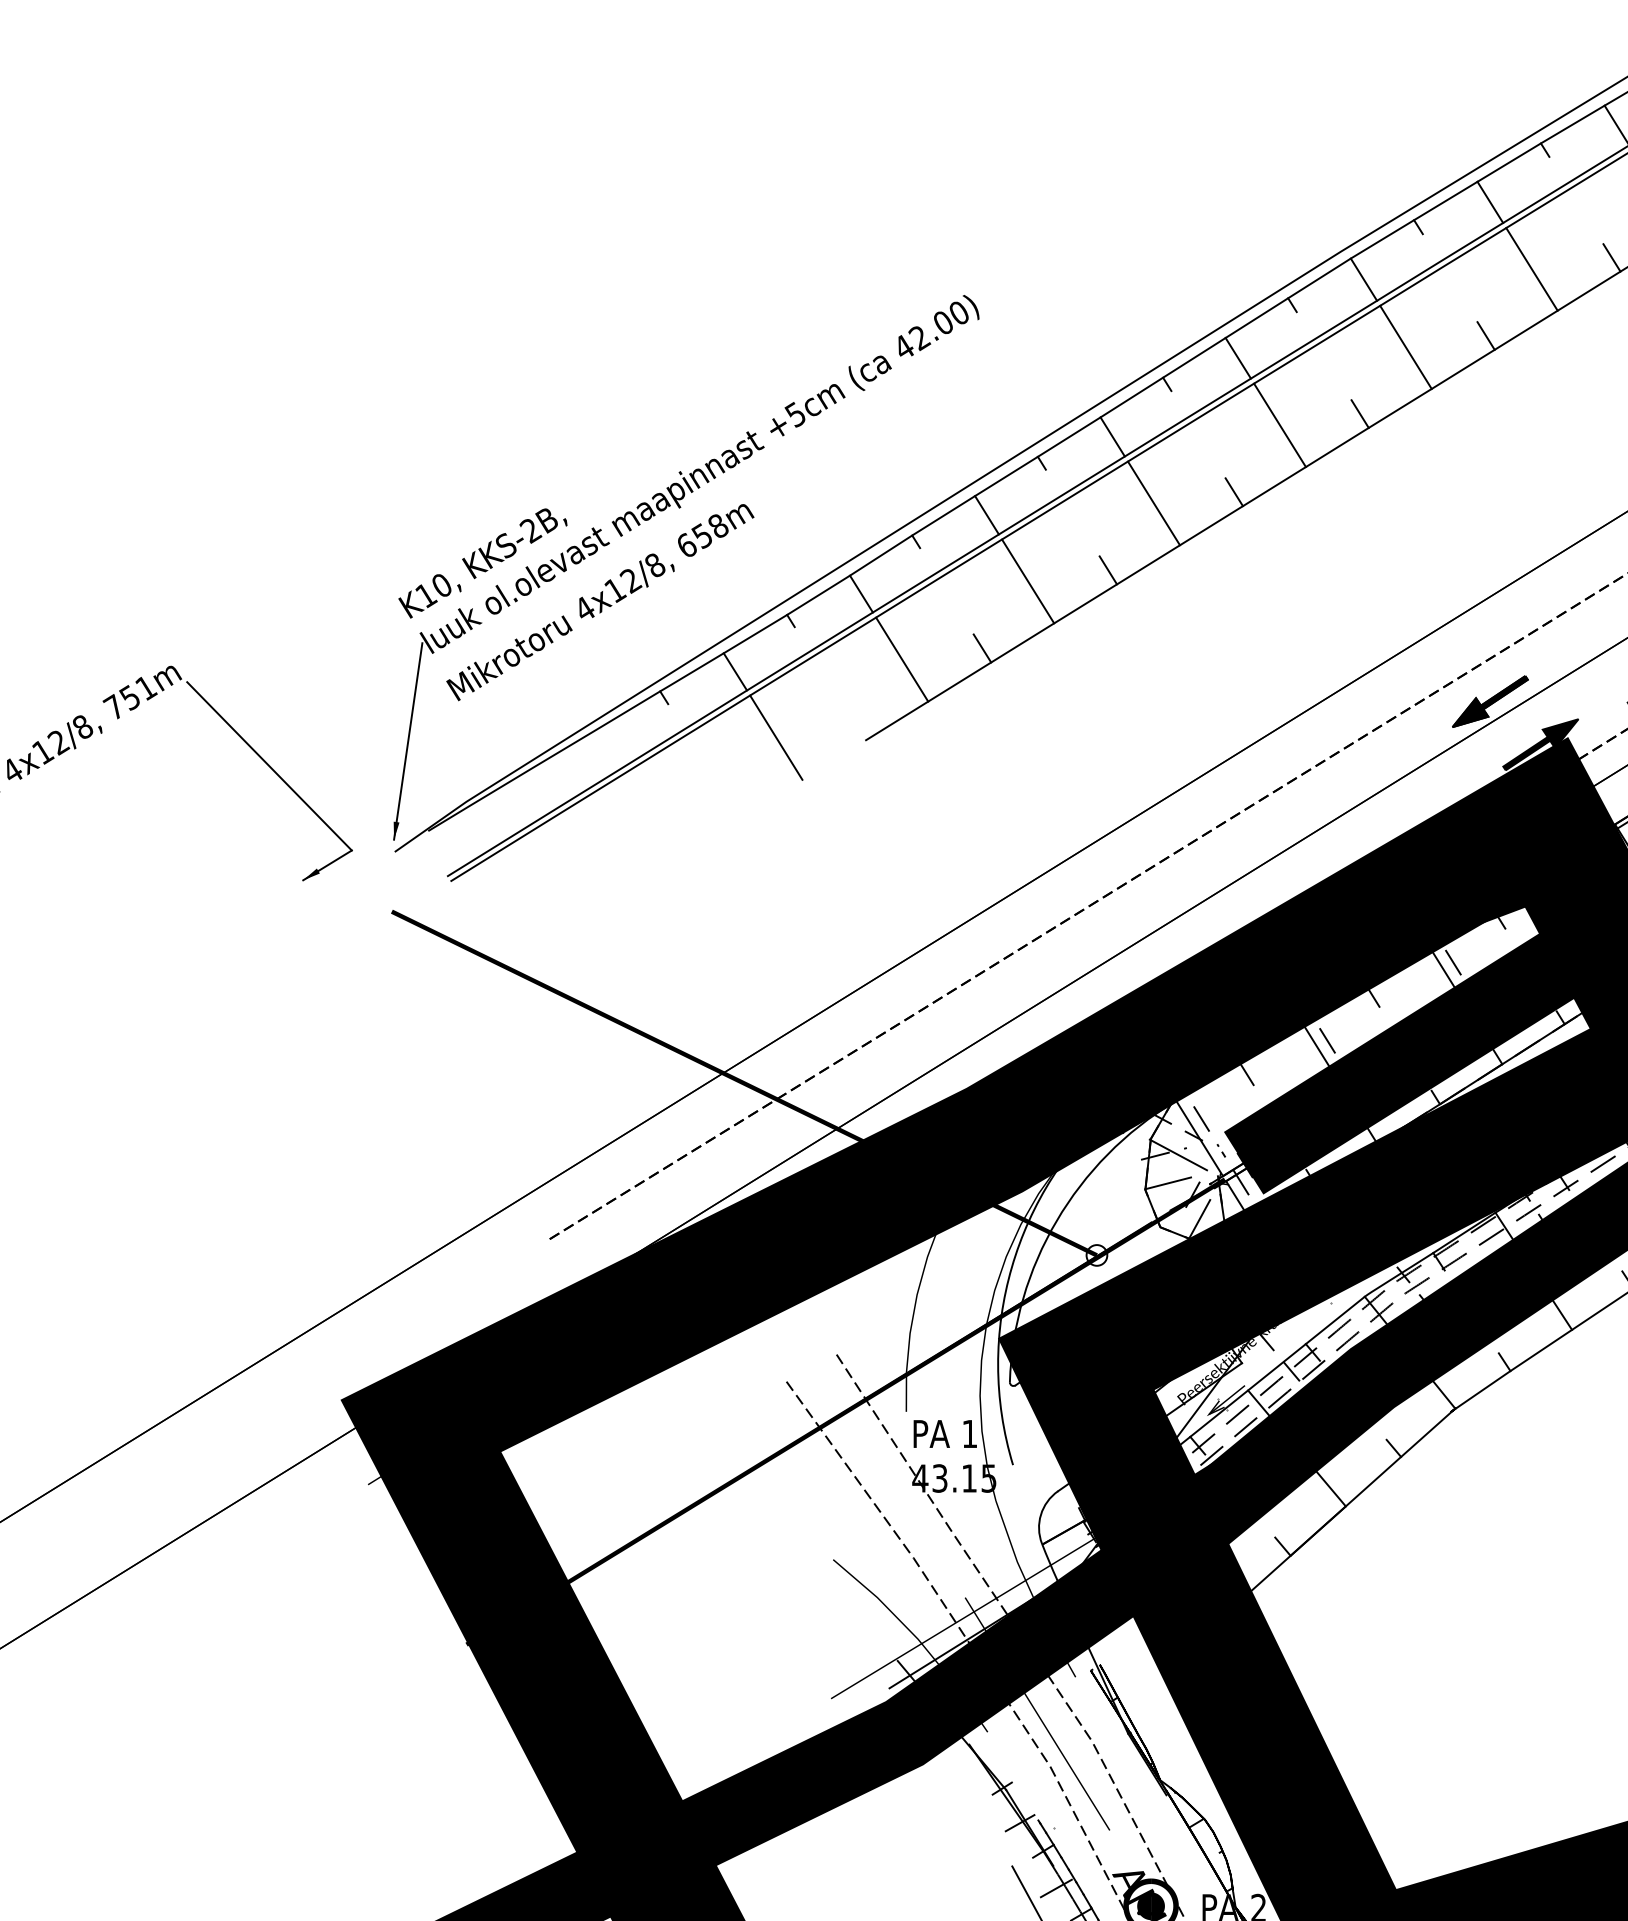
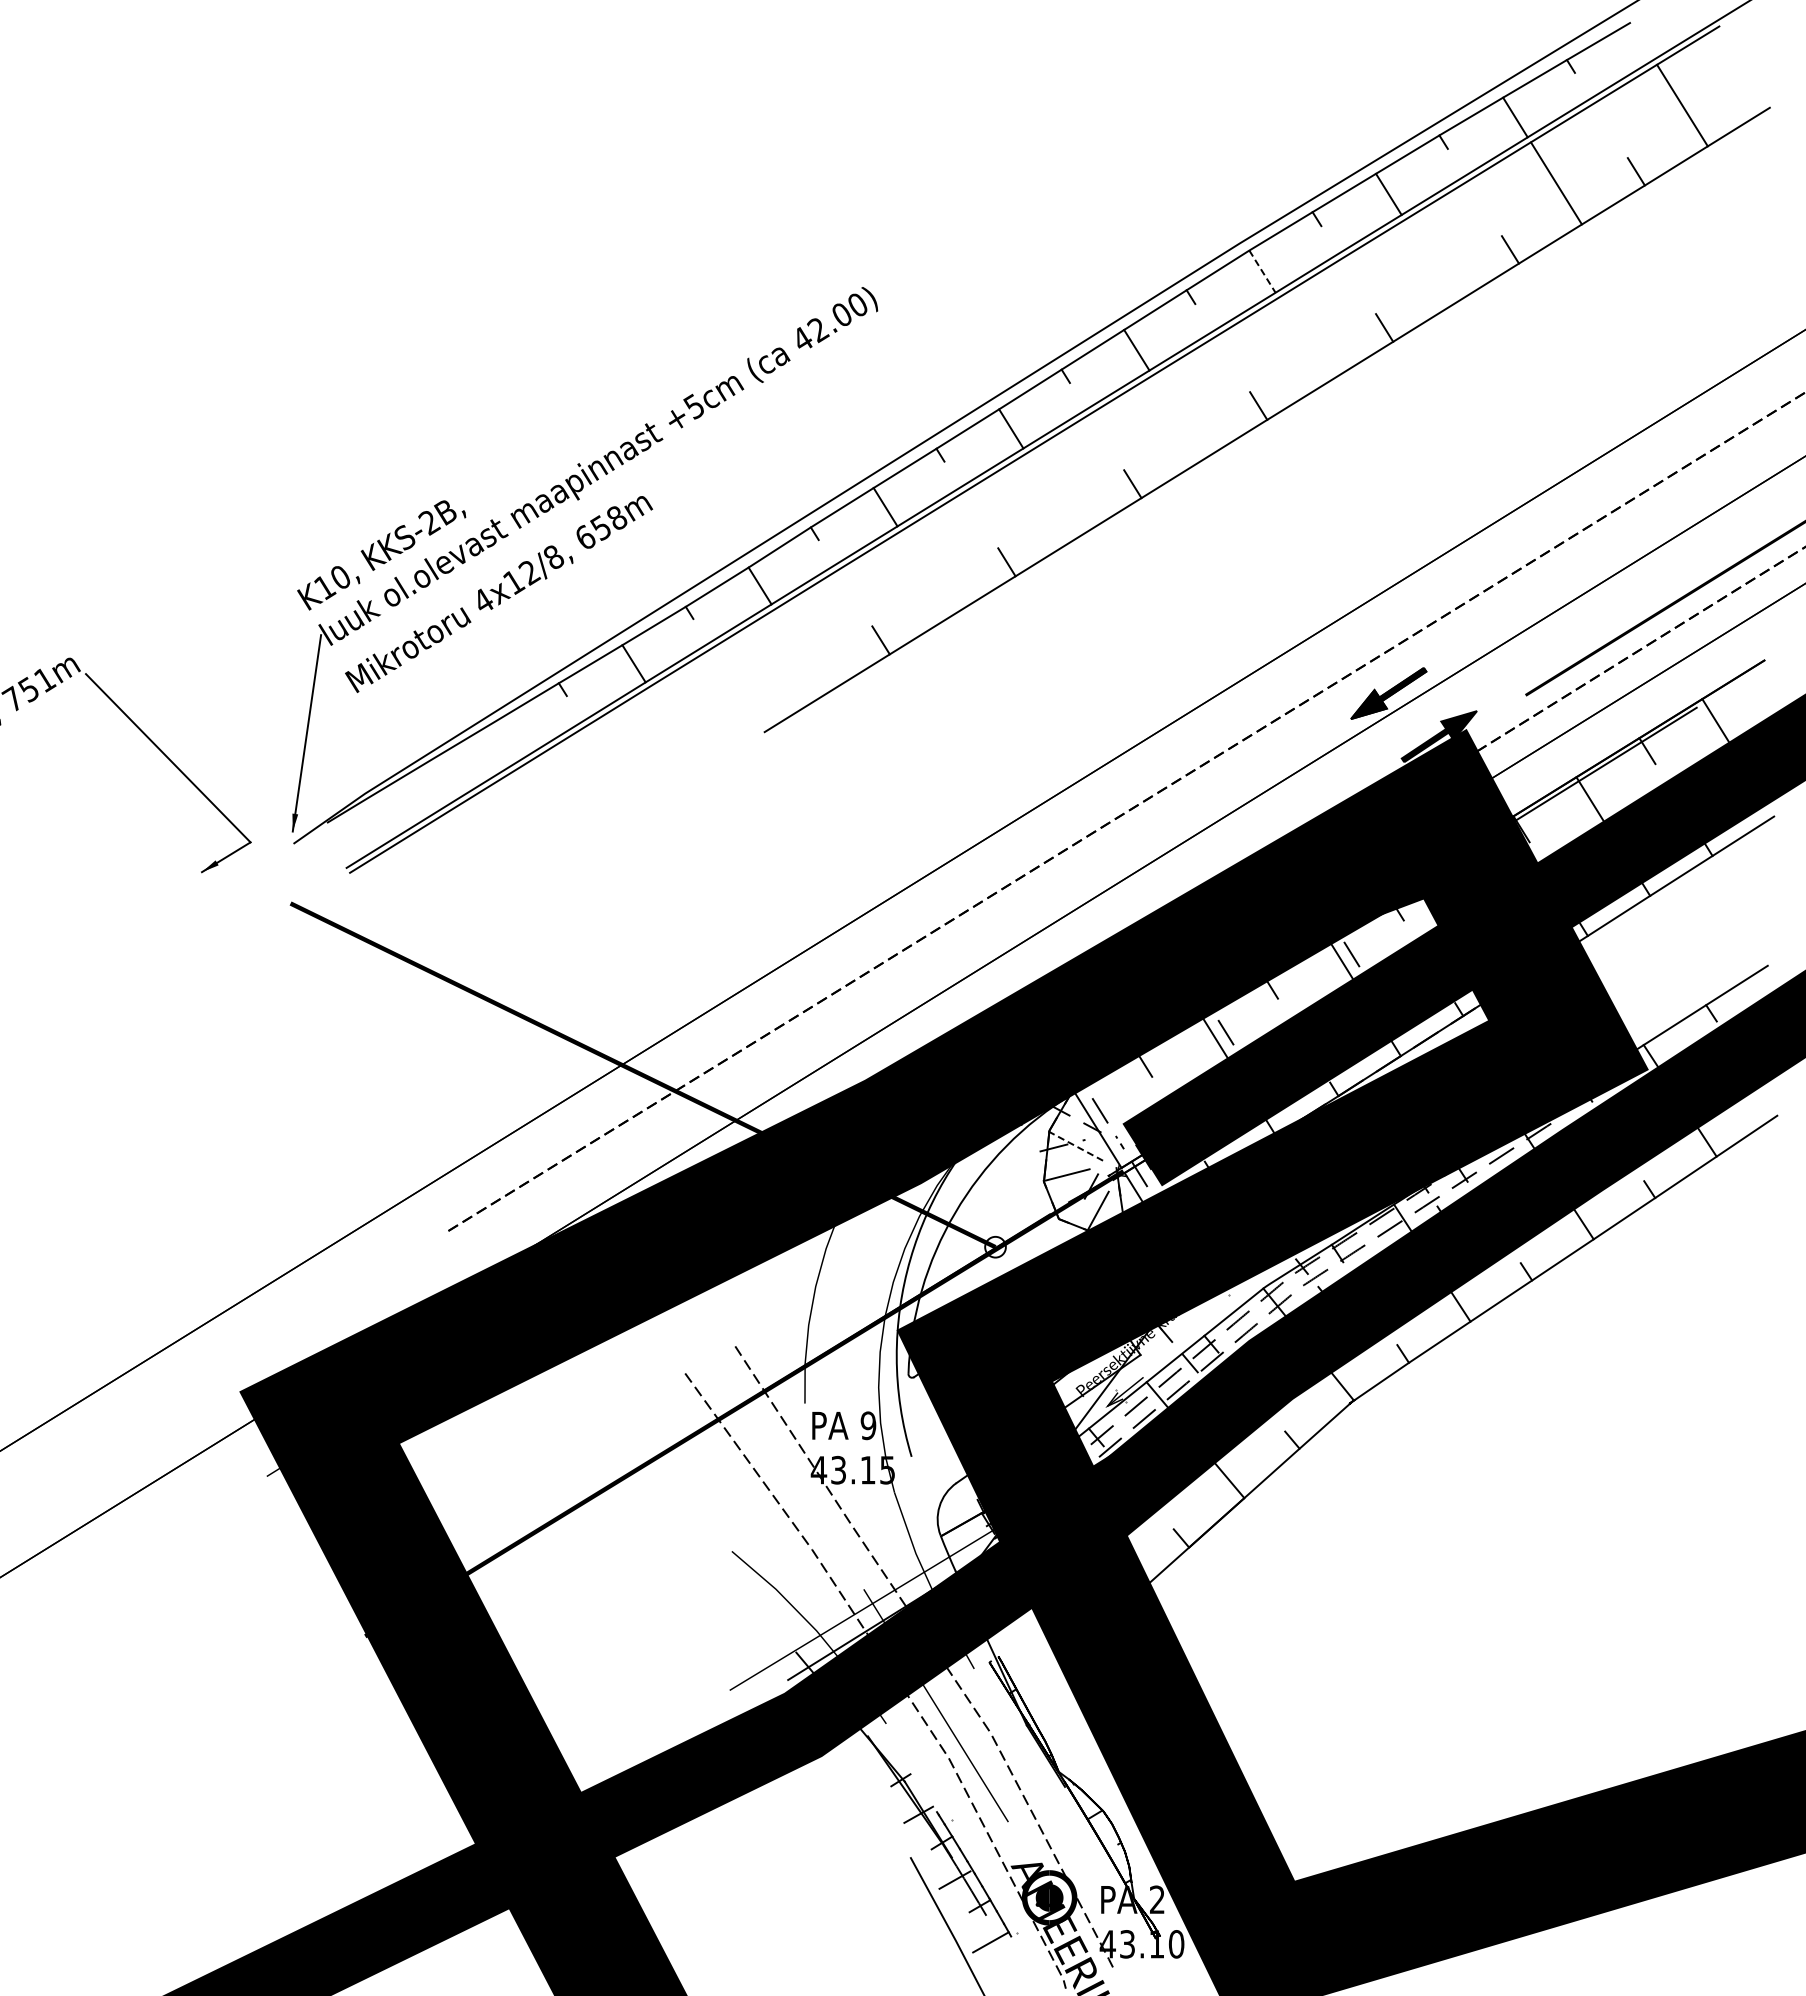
line: (1532, 269) -> (1430, 261), removed
line: (1363, 279) -> (1262, 271), solid -> dashed
line: (1405, 346) -> (1304, 338), removed
line: (1279, 424) -> (1178, 416), removed
line: (1153, 503) -> (1052, 495), removed
line: (1027, 581) -> (926, 573), removed
line: (901, 659) -> (800, 651), removed
line: (775, 737) -> (674, 729), removed
line: (1178, 1155) -> (1077, 1147), solid -> dashed
text: (969, 1433) -> (868, 1425), 1 -> 9

